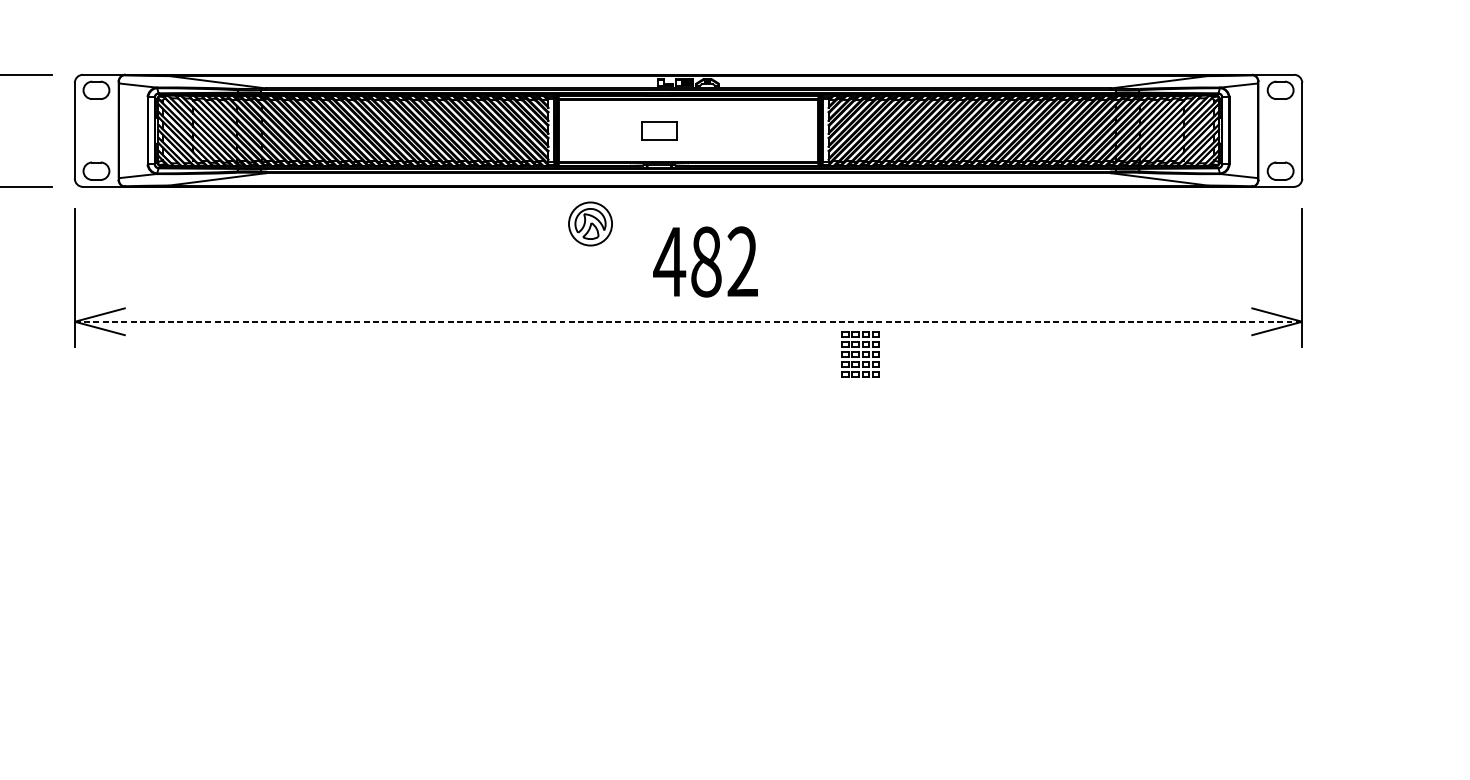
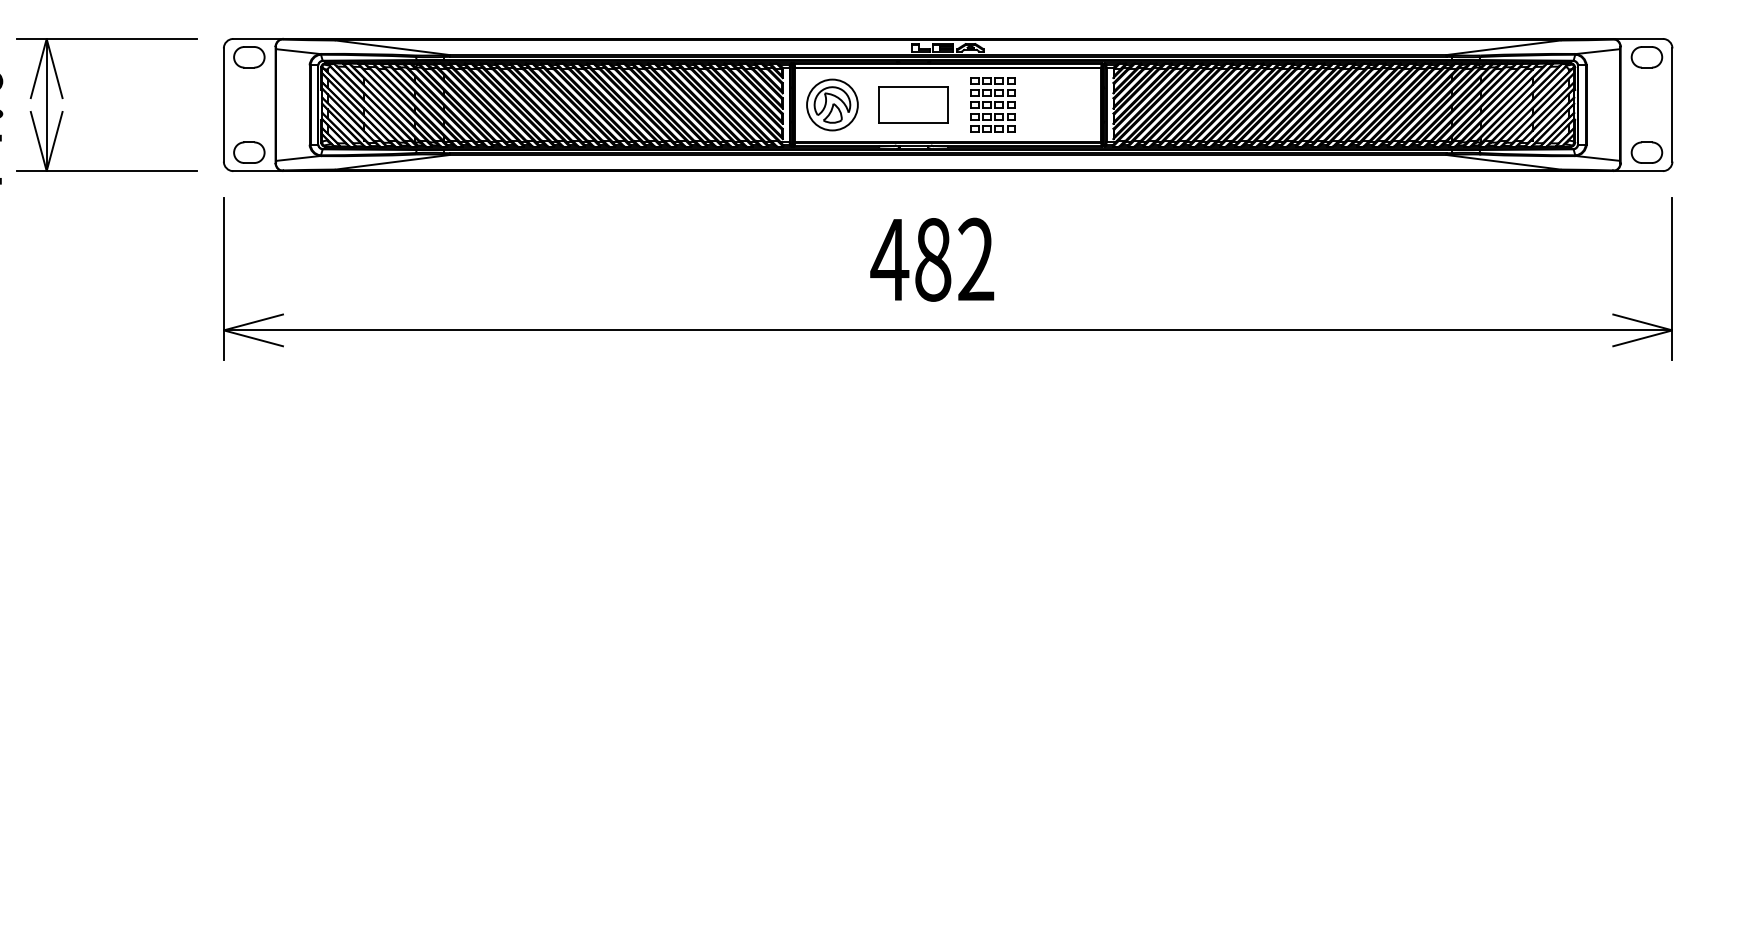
part: (659, 130) -> (913, 104), size x1.67
part: (590, 223) -> (832, 104), moved
text: (705, 261) -> (932, 259), moved
line: (688, 321) -> (948, 330), dashed -> solid
part: (860, 354) -> (992, 104), moved

